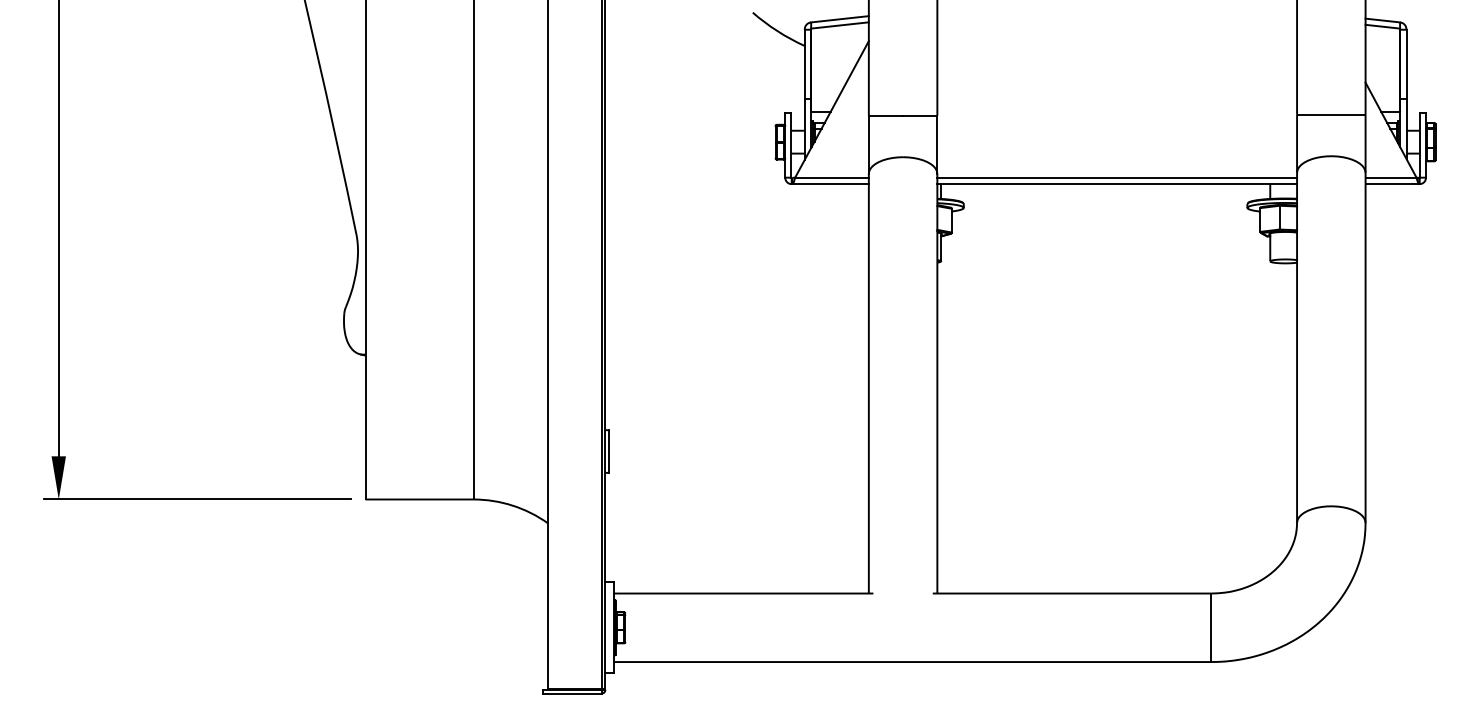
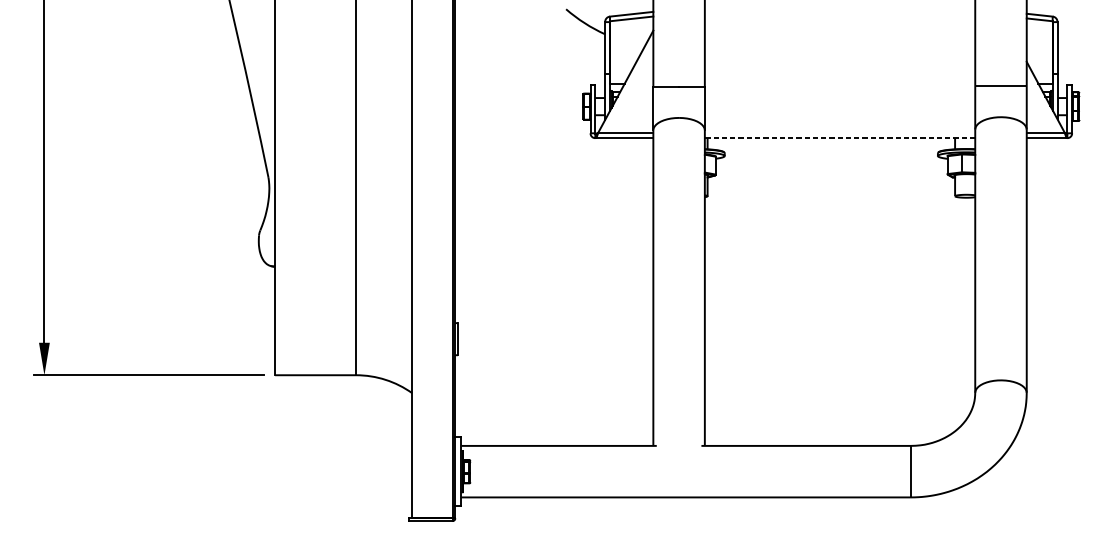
line: (1117, 177) -> (840, 133), removed
line: (1117, 184) -> (840, 138), solid -> dashed

